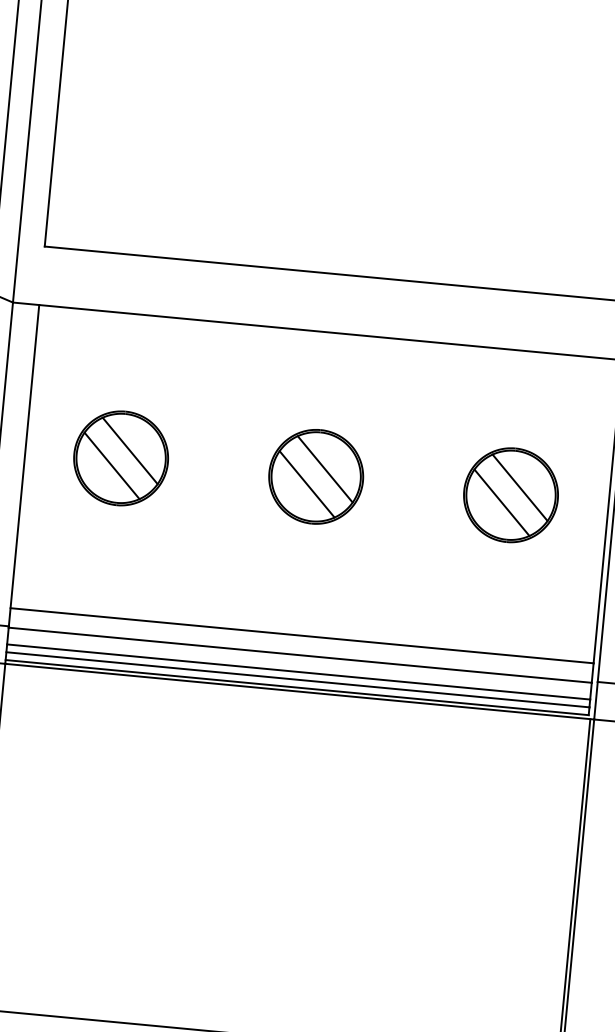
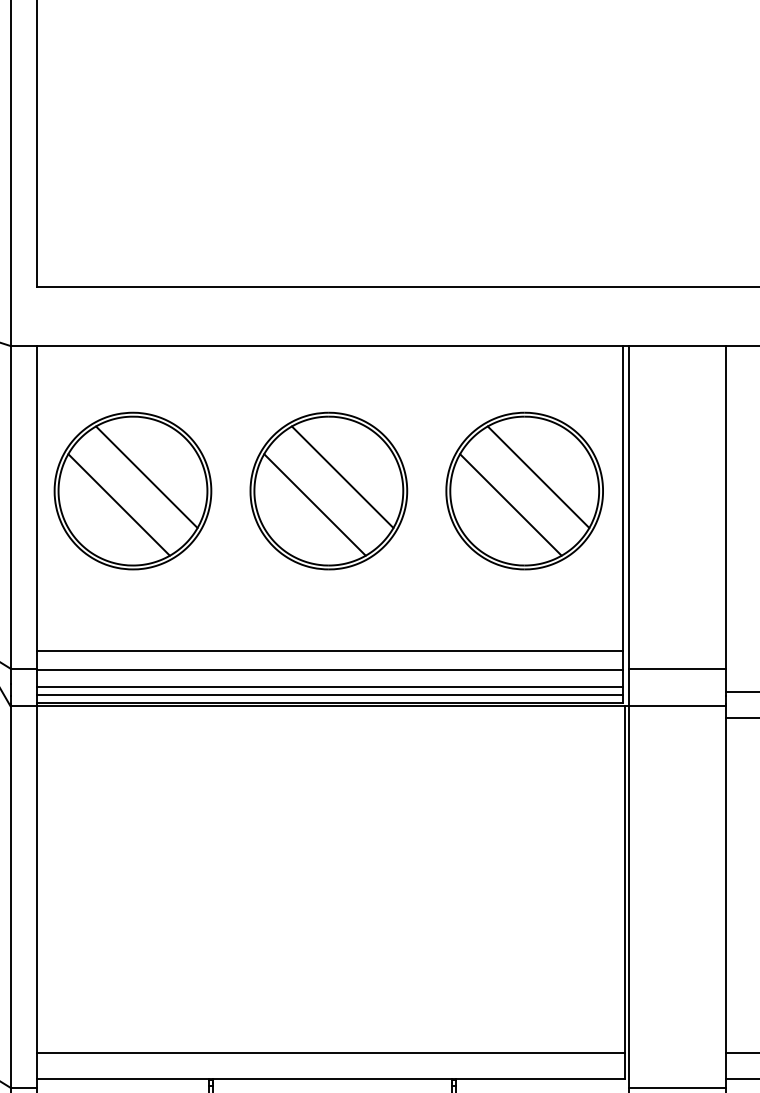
part: (120, 457) -> (132, 490), size x1.67
part: (315, 476) -> (328, 490), size x1.67
part: (510, 494) -> (524, 490), size x1.67

